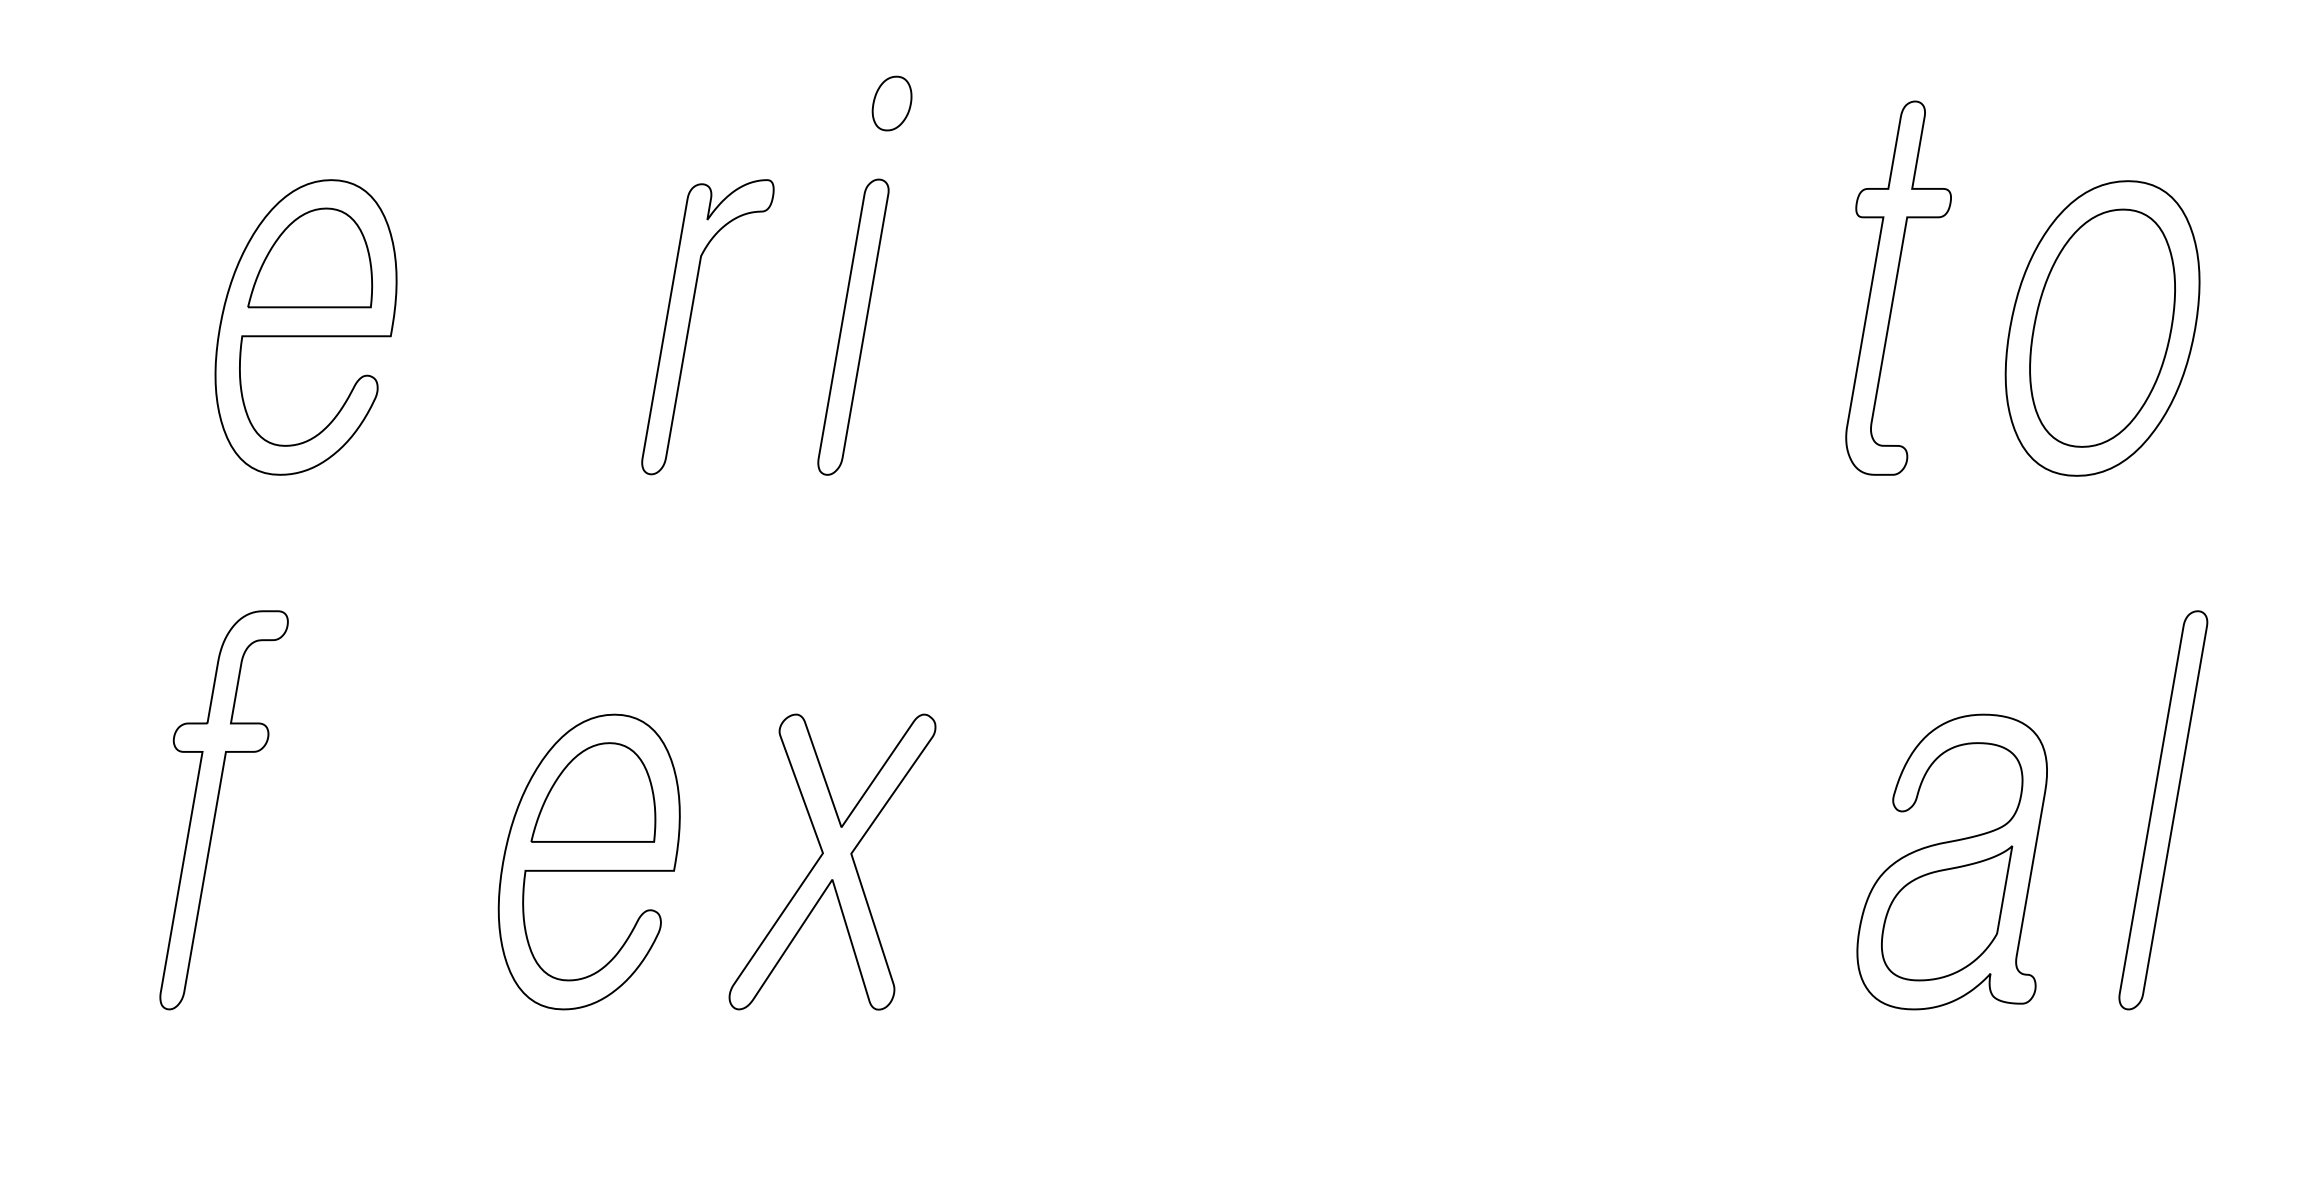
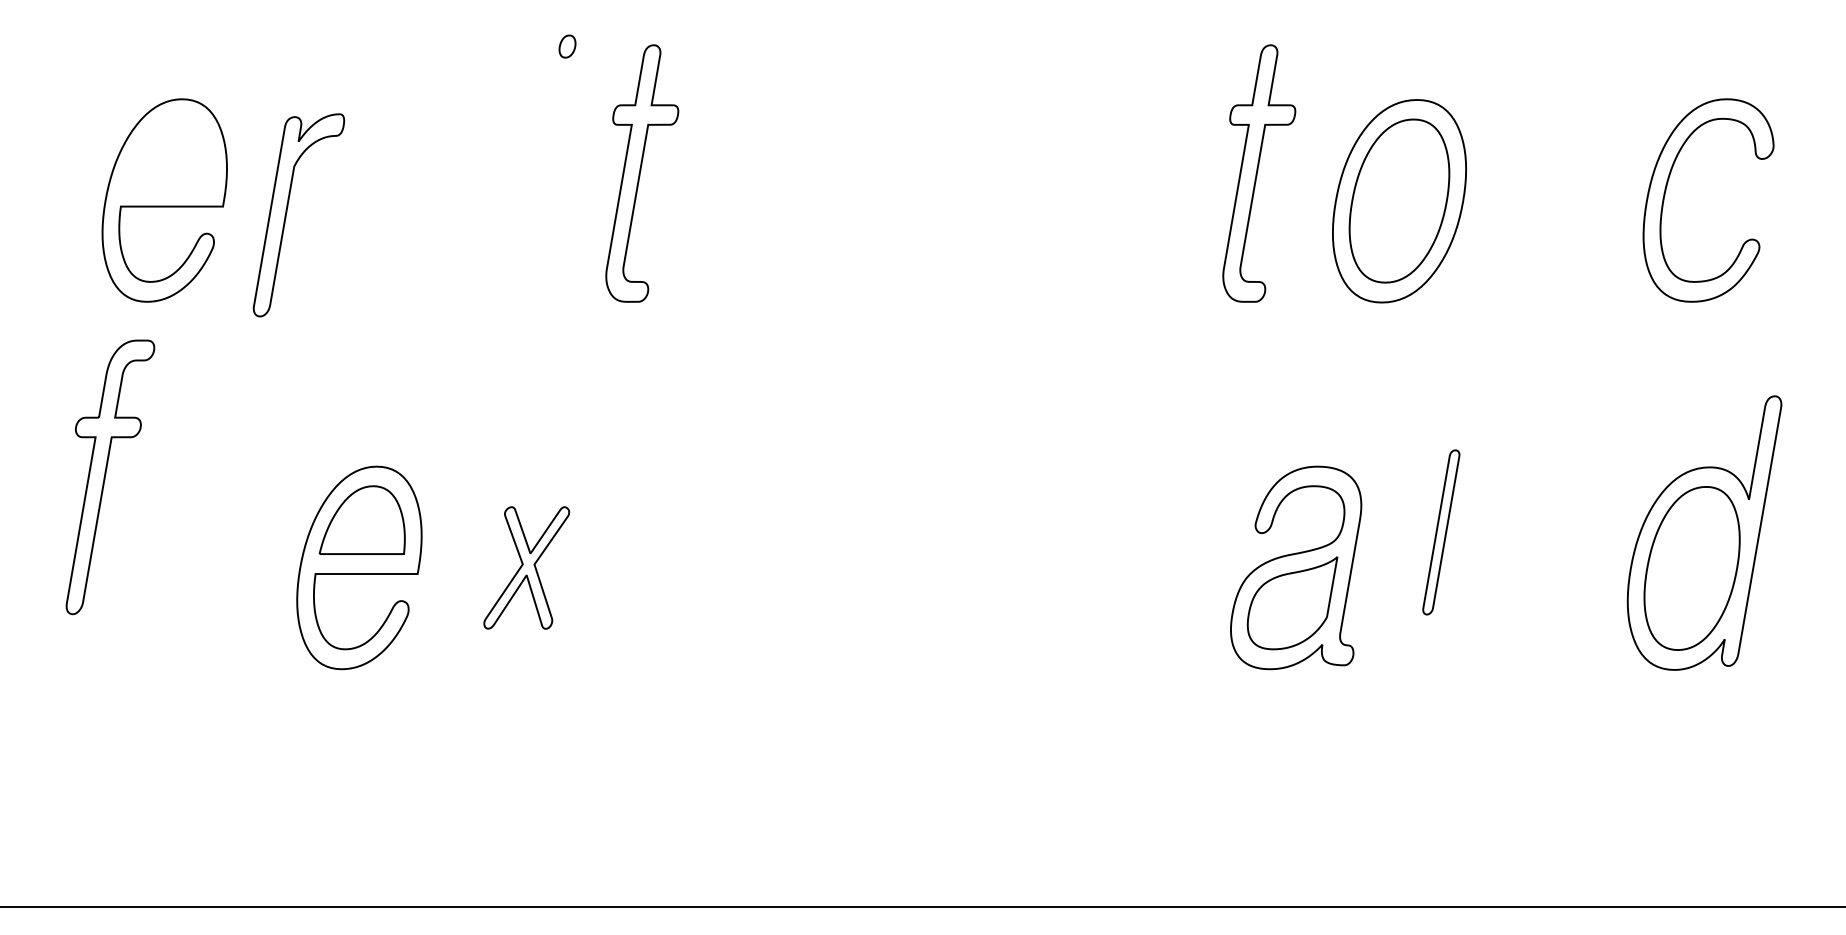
part: (892, 103) -> (567, 46), size x0.6
part: (310, 257) -> (167, 152), removed
part: (1001, 288) -> (642, 173), added
part: (691, 323) -> (287, 212), moved
part: (854, 327) -> (541, 200), removed
part: (224, 810) -> (110, 477), moved
part: (2163, 810) -> (1441, 532), size x0.6
part: (832, 861) -> (526, 567), size x0.6

